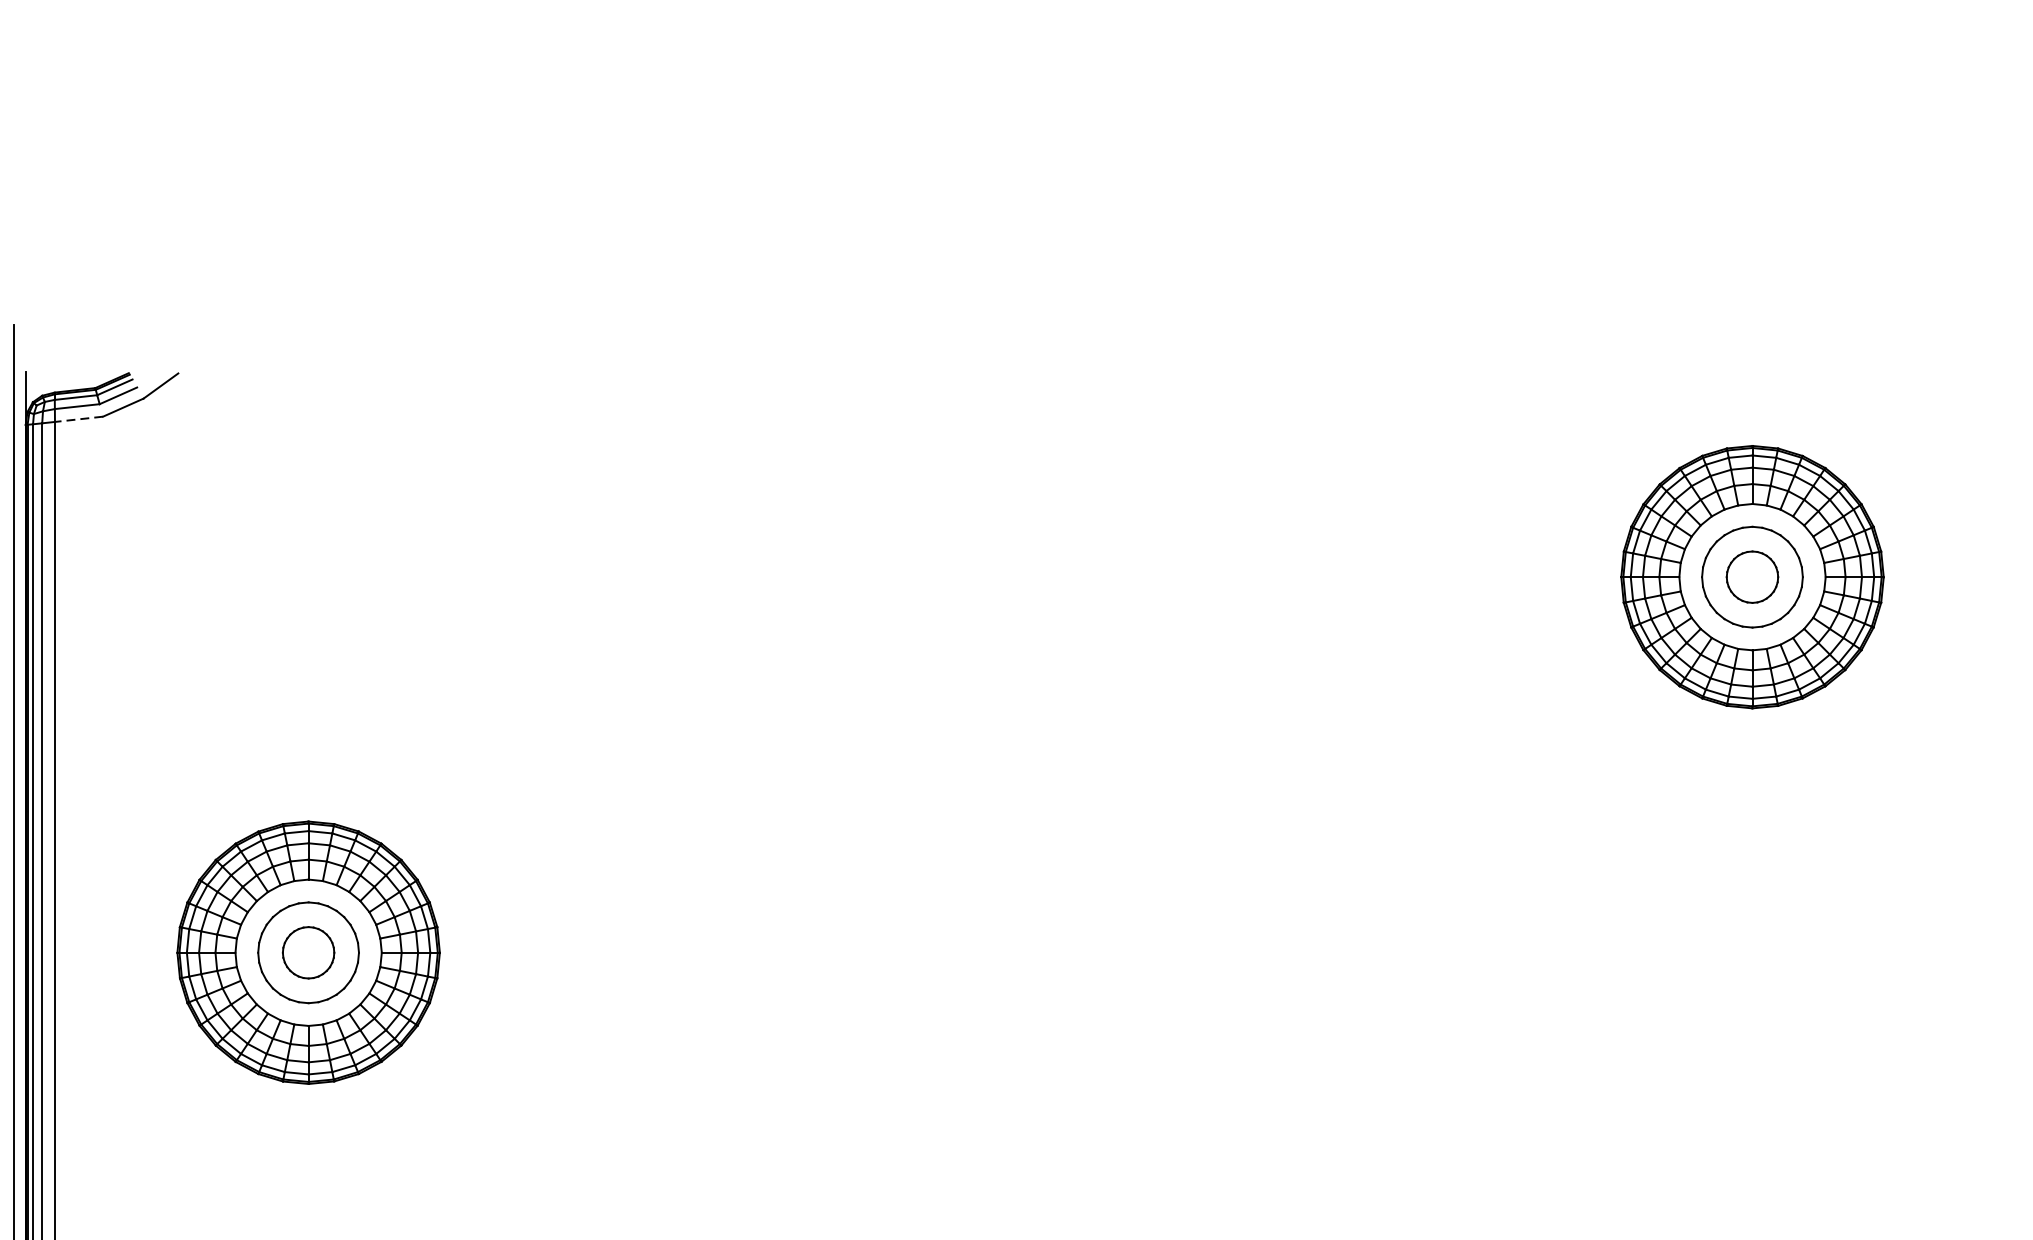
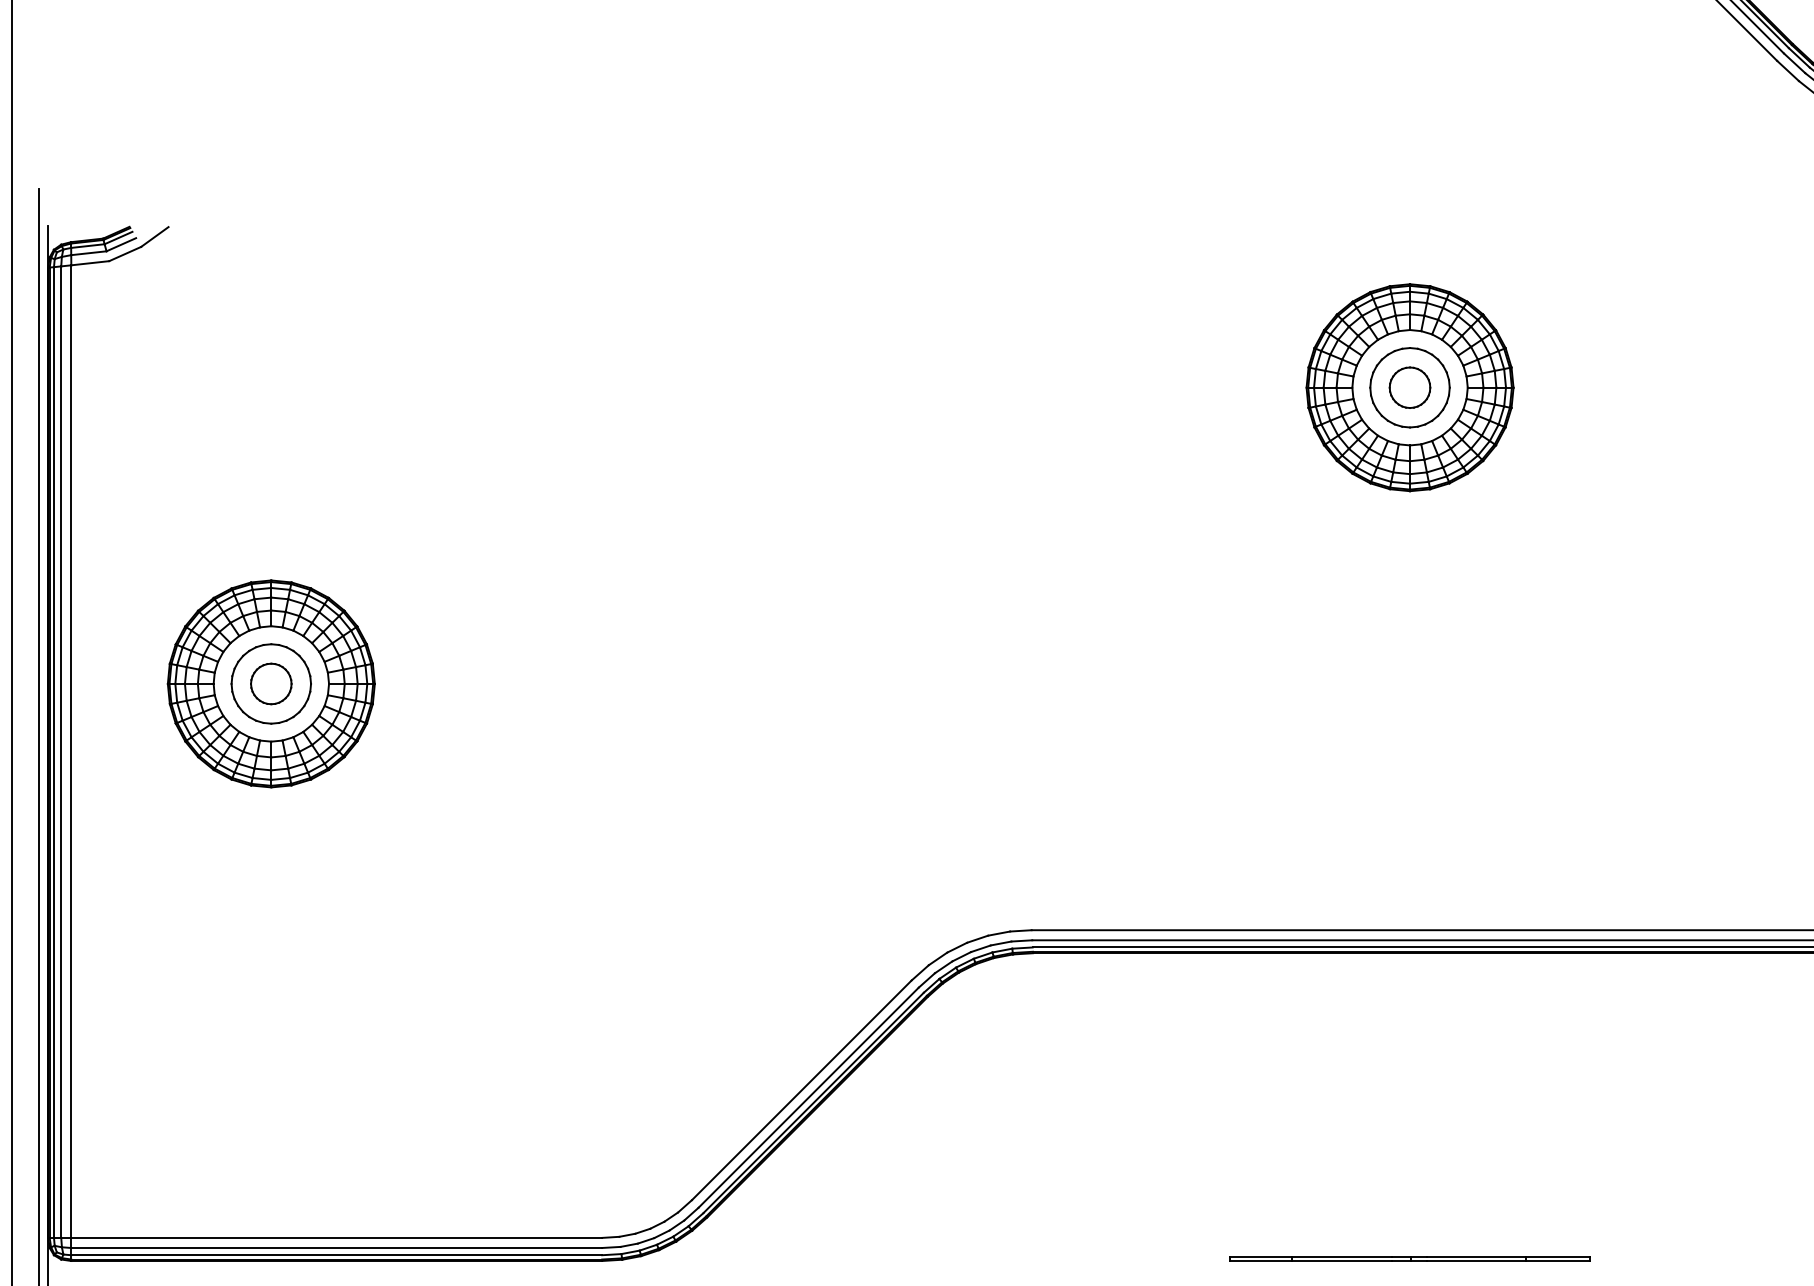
line: (78, 419) -> (89, 263), dashed -> solid

